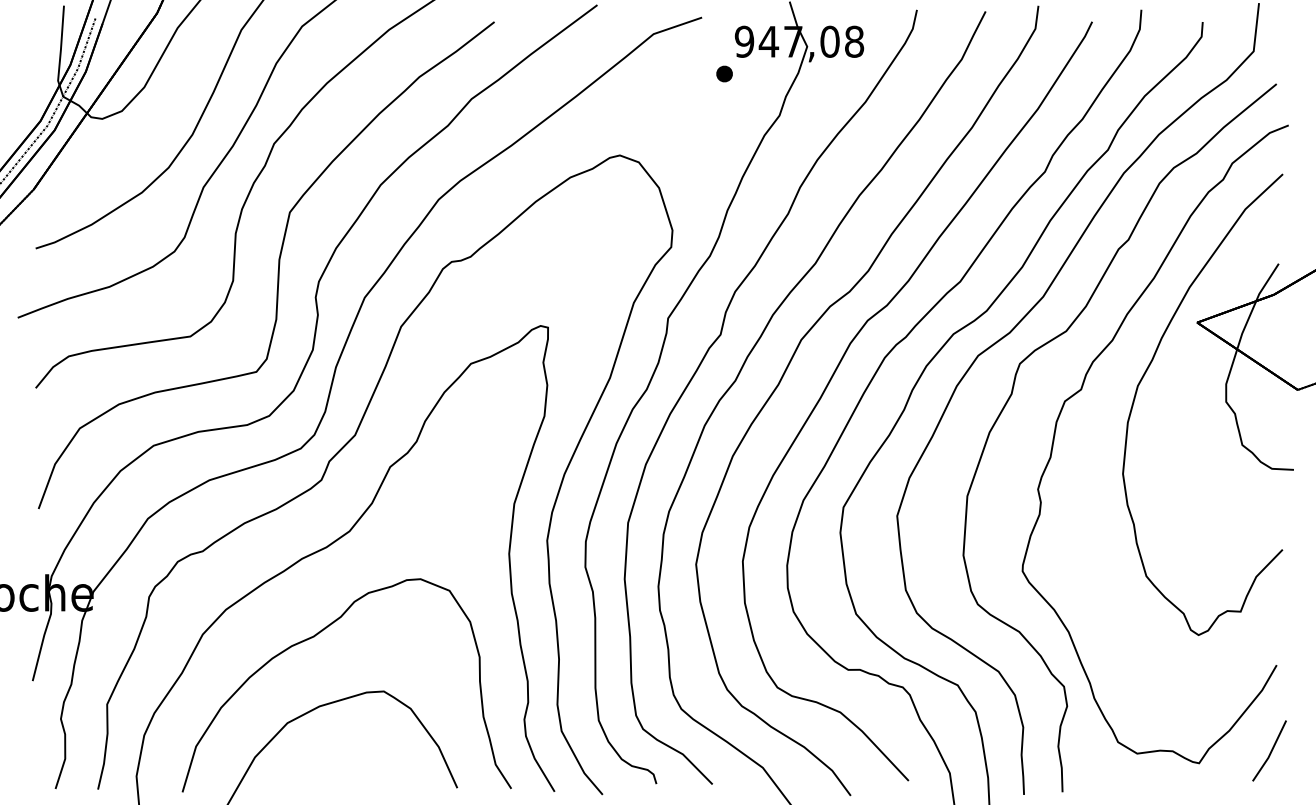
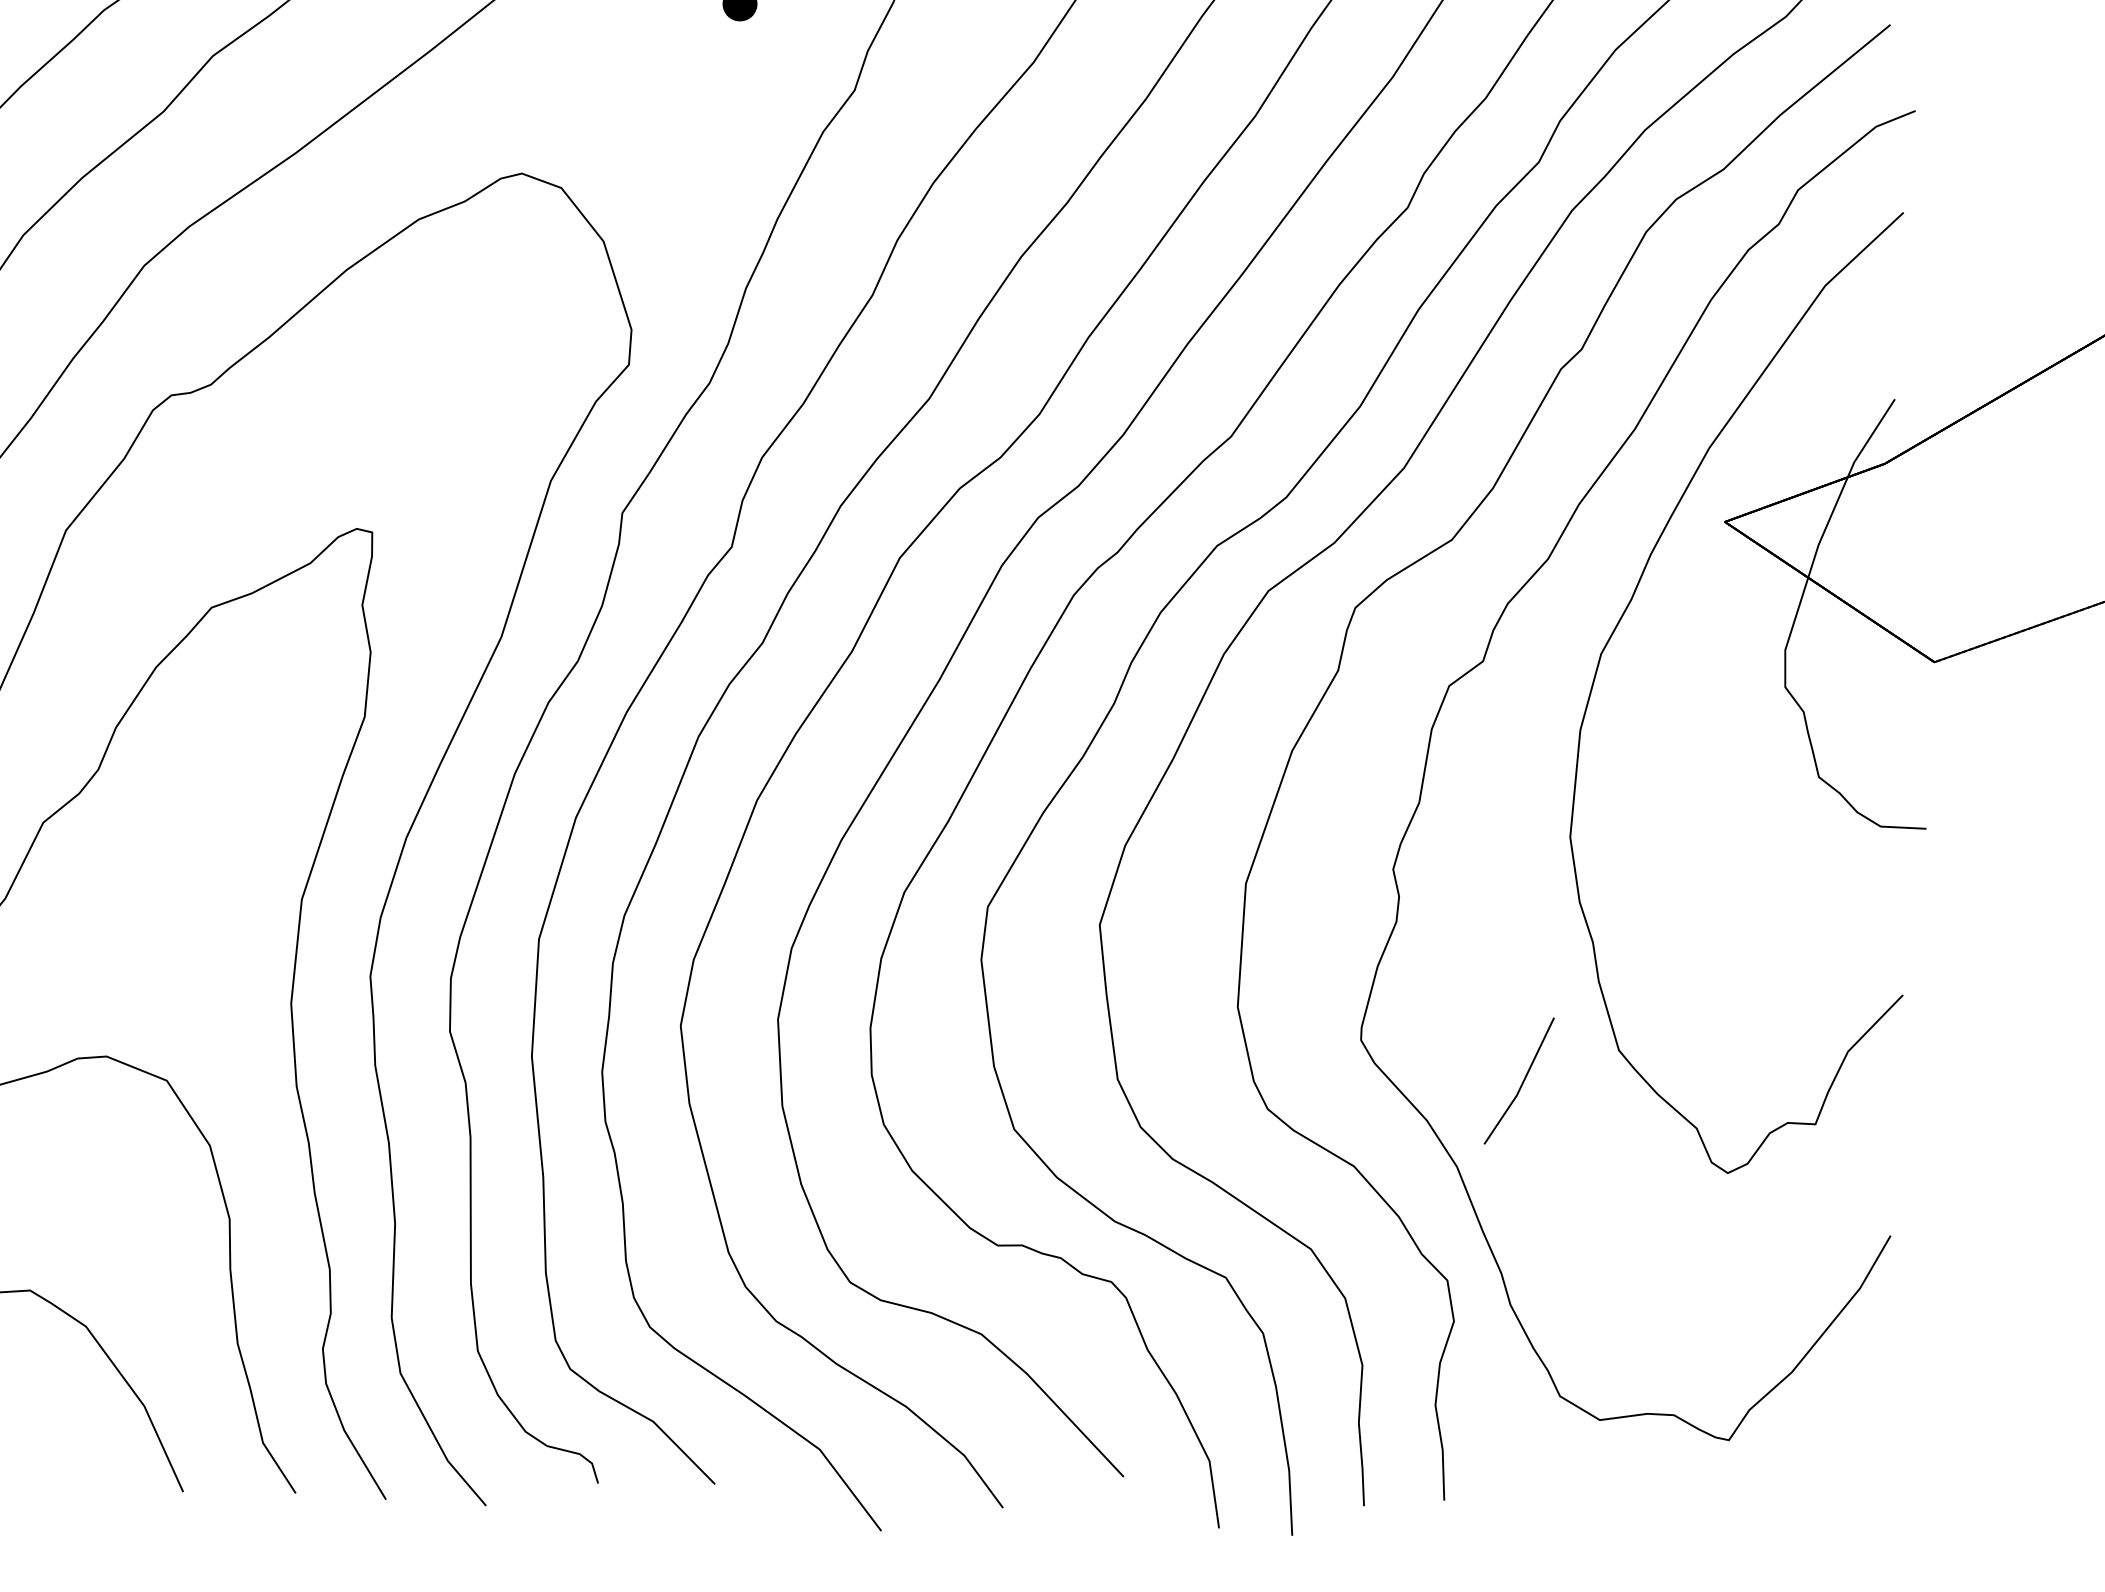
line: (1270, 750) -> (1521, 1080), moved

